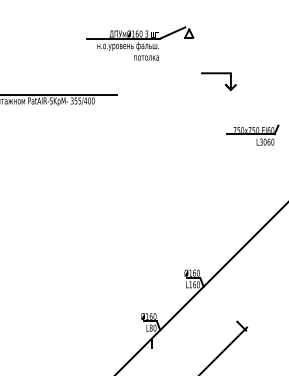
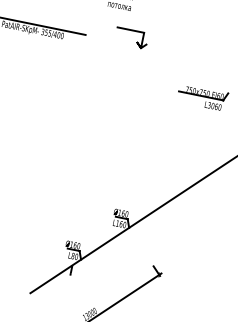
curve: (218, 74) -> (132, 31), moved

